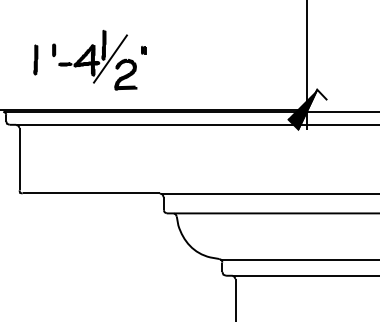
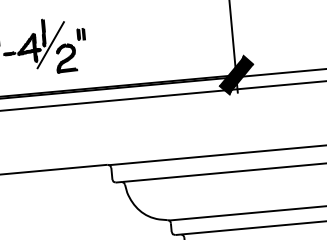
part: (143, 49) -> (80, 33), size x1.67
fill: (312, 109) -> (241, 74), added

